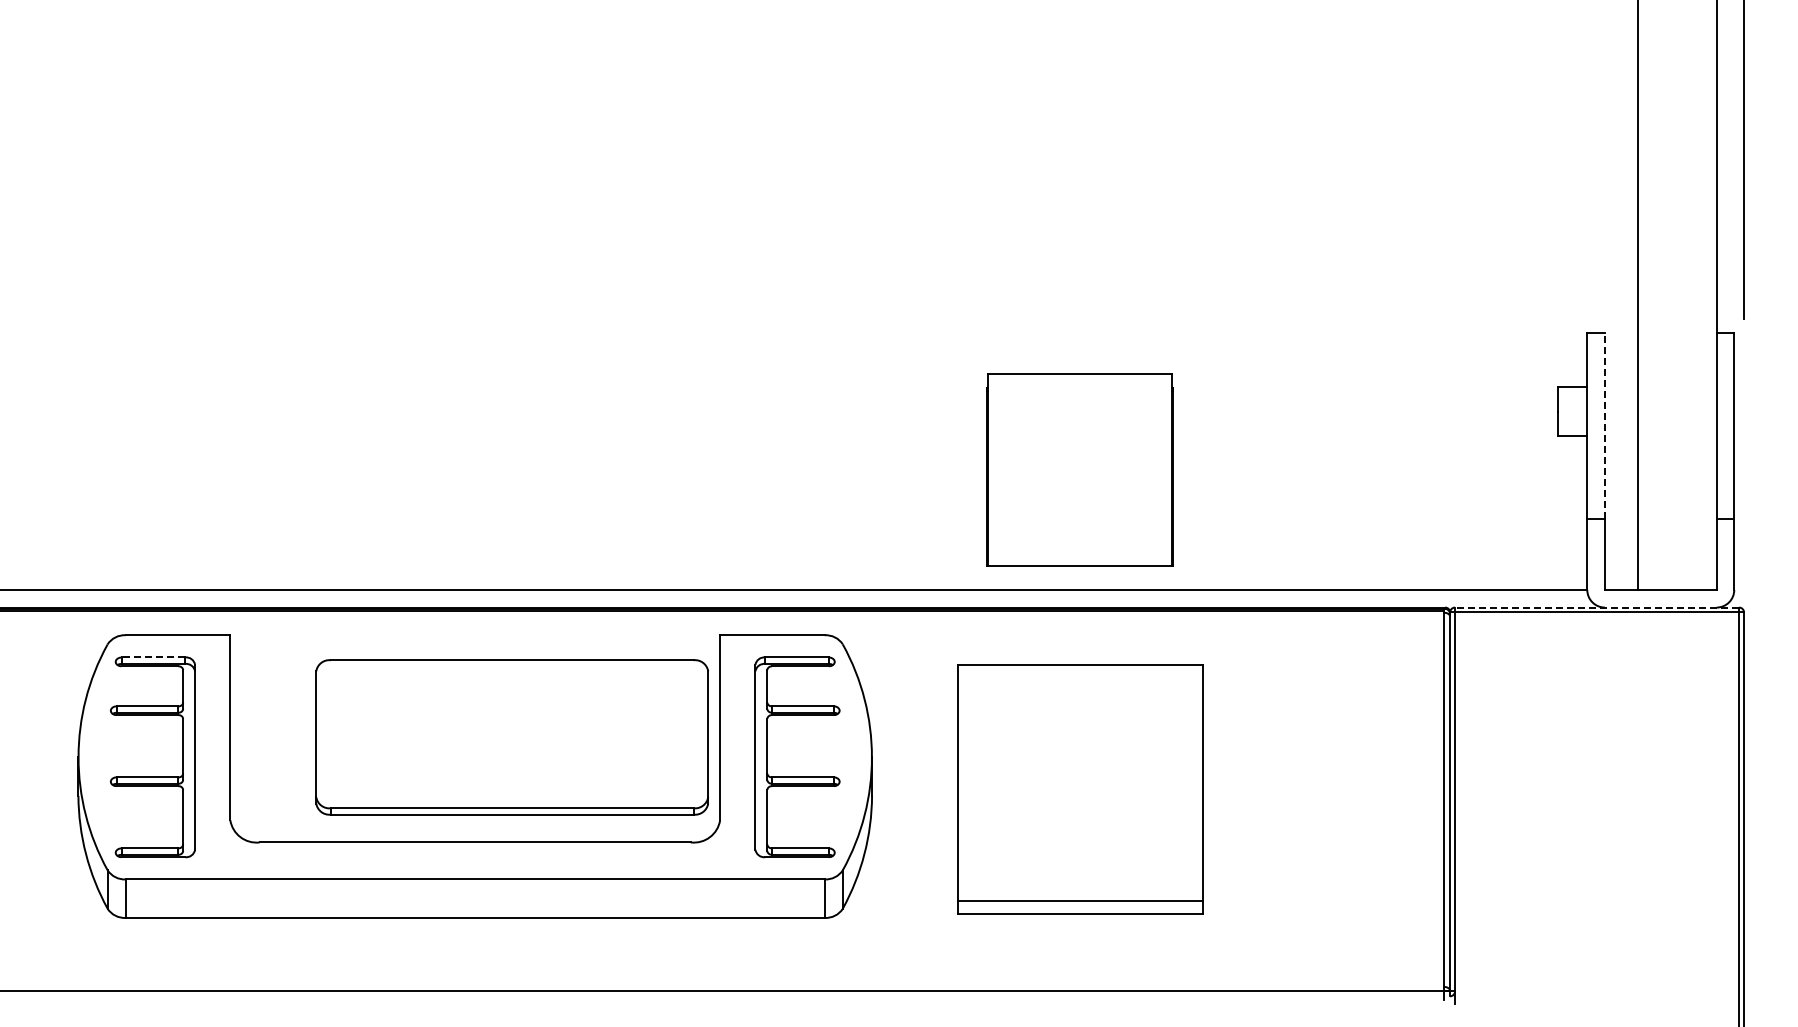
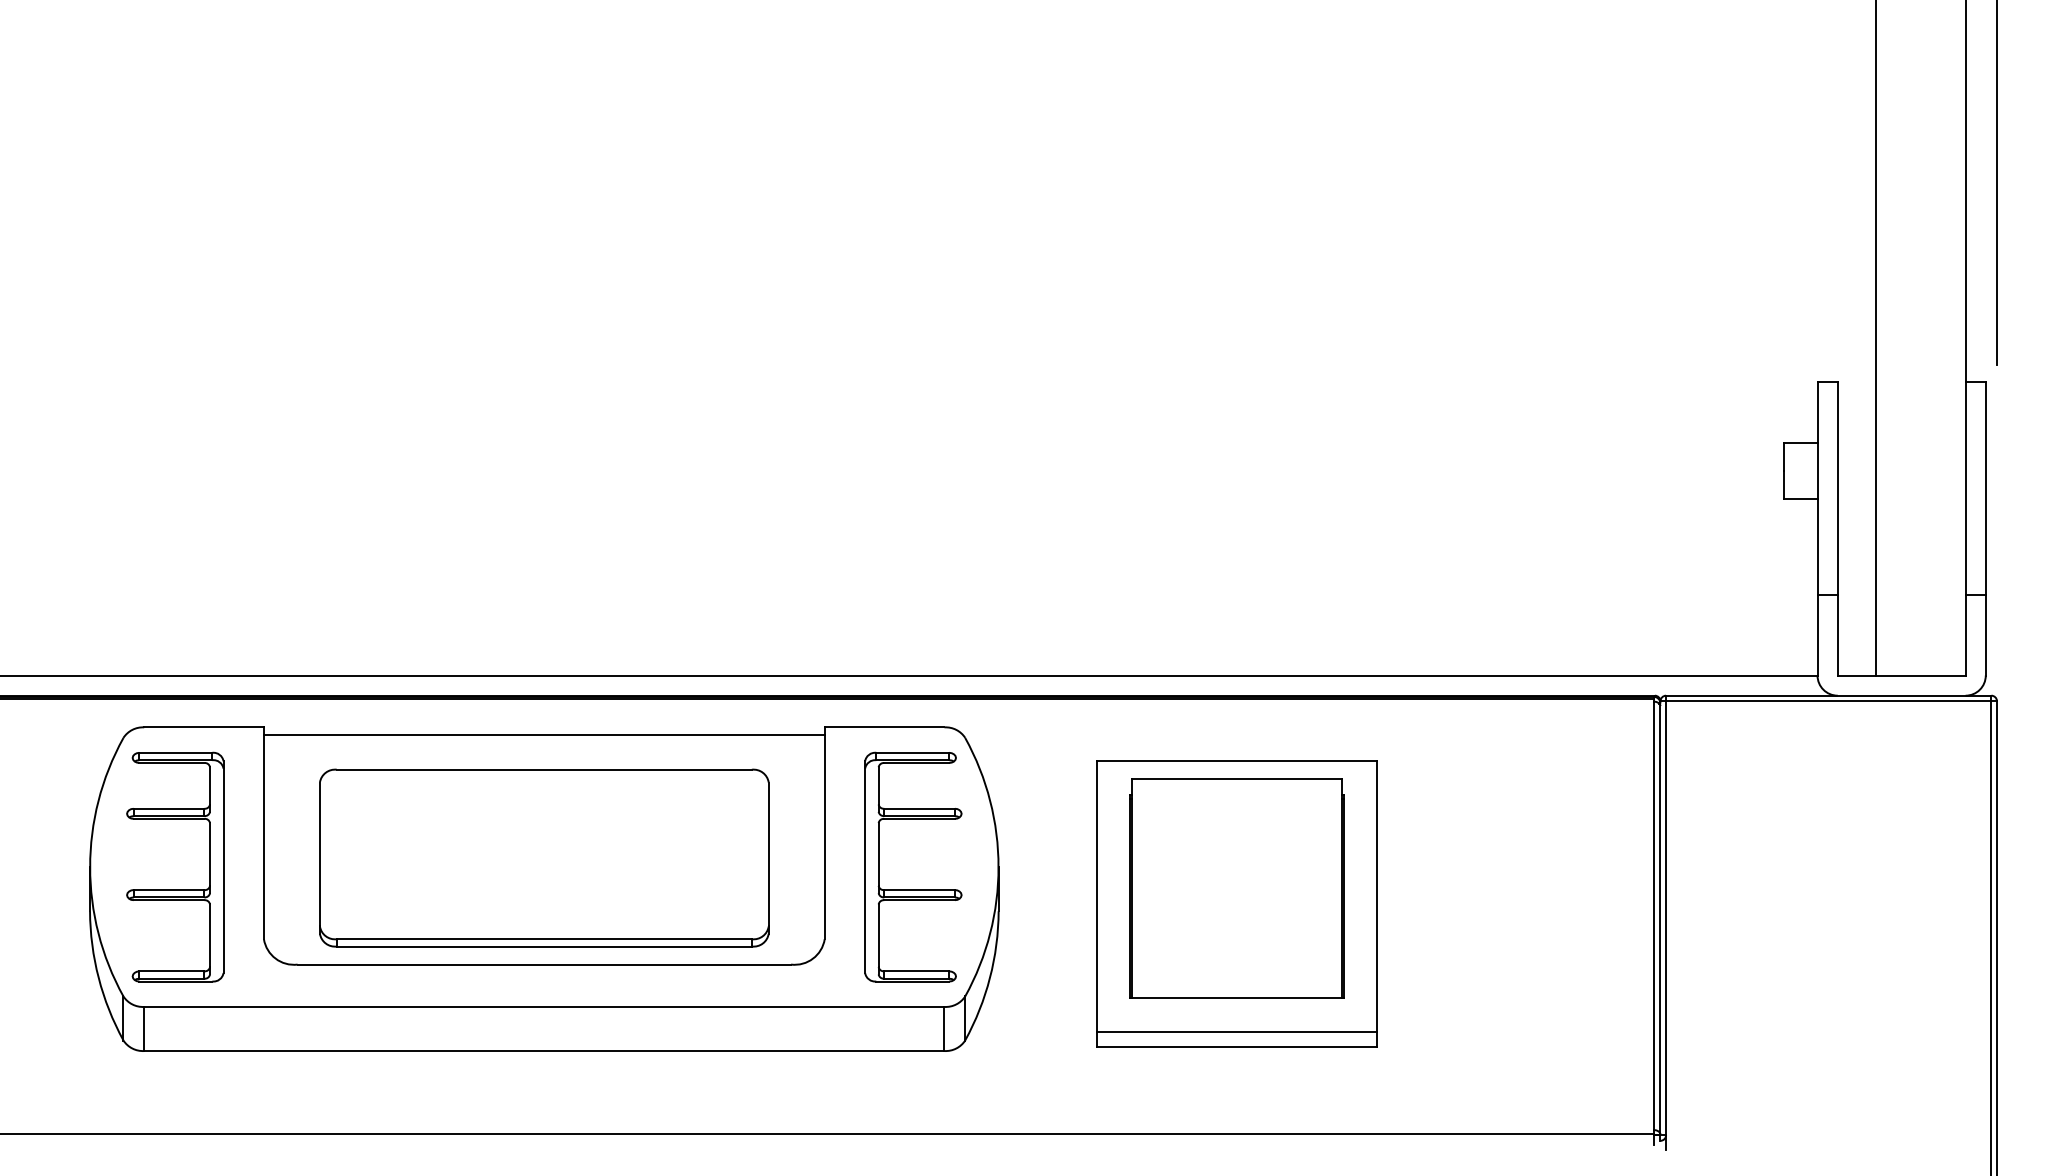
line: (1604, 425) -> (1837, 487), dashed -> solid
part: (1079, 469) -> (1236, 887), moved
line: (1596, 607) -> (1828, 695), dashed -> solid
line: (475, 641) -> (544, 734), added
line: (153, 657) -> (175, 752), dashed -> solid
part: (511, 737) -> (543, 858), moved

